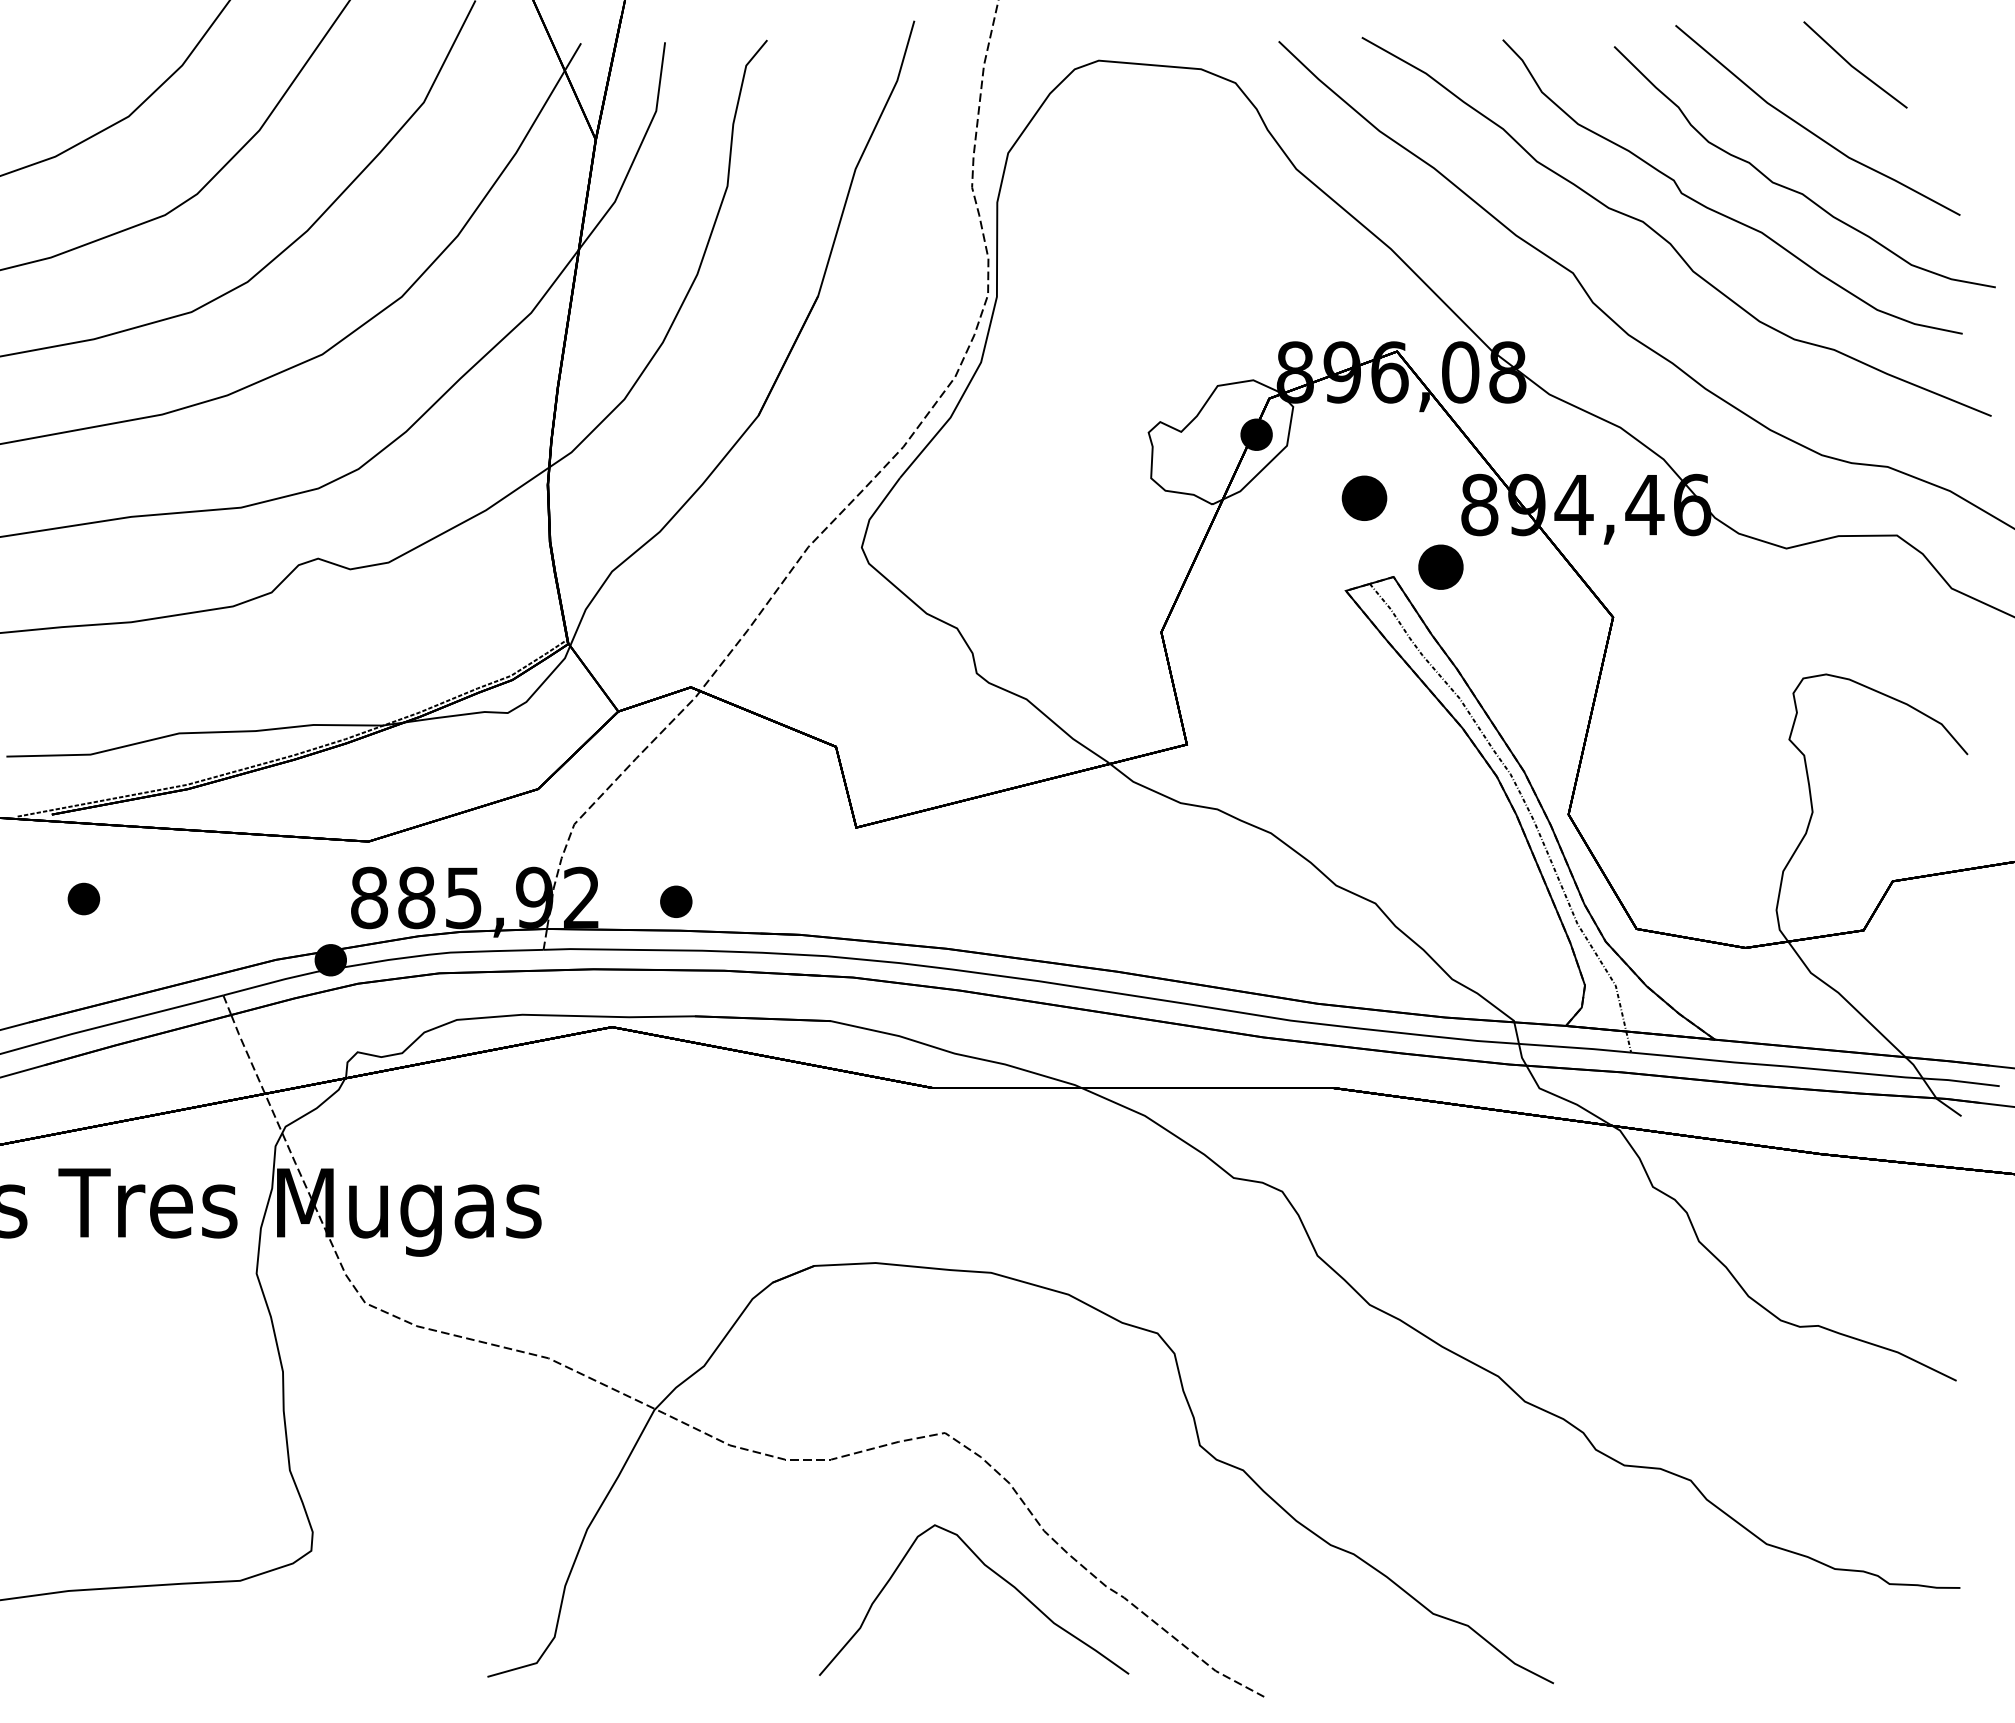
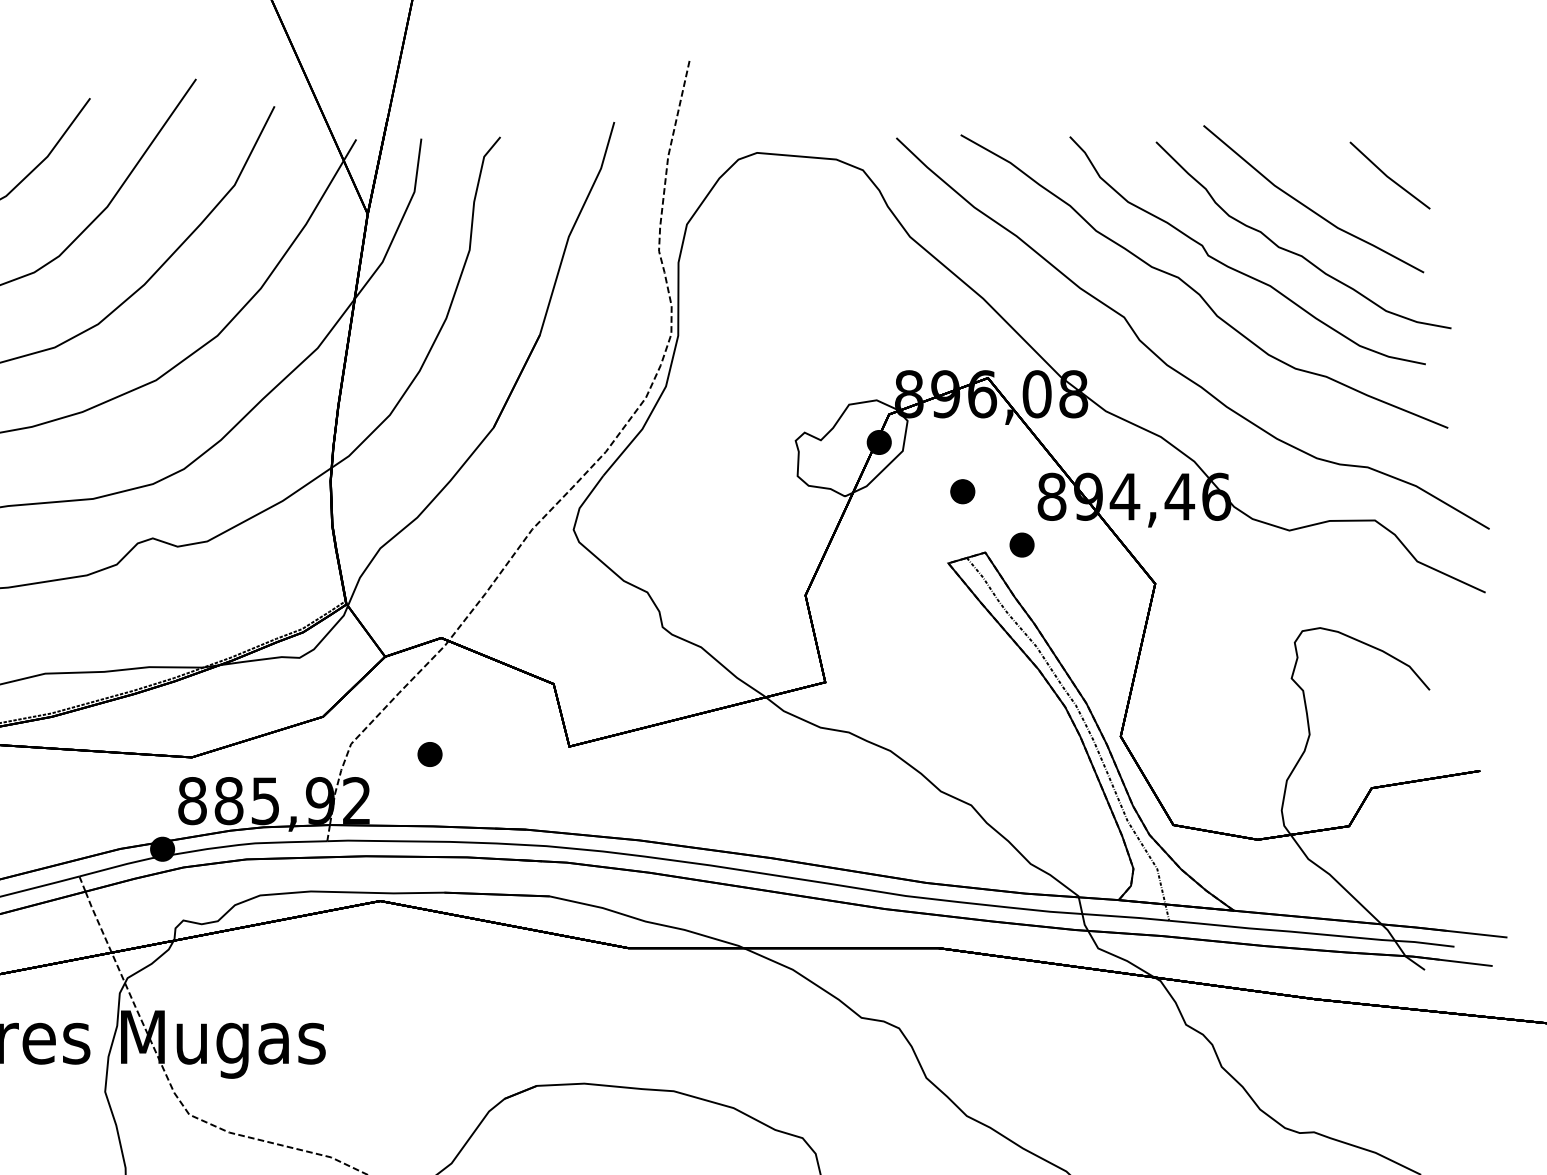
part: (1855, 64) -> (1390, 175), moved
part: (1364, 498) -> (962, 491), size x0.71
part: (1441, 567) -> (1022, 545), size x0.71
part: (676, 901) -> (430, 754), moved

